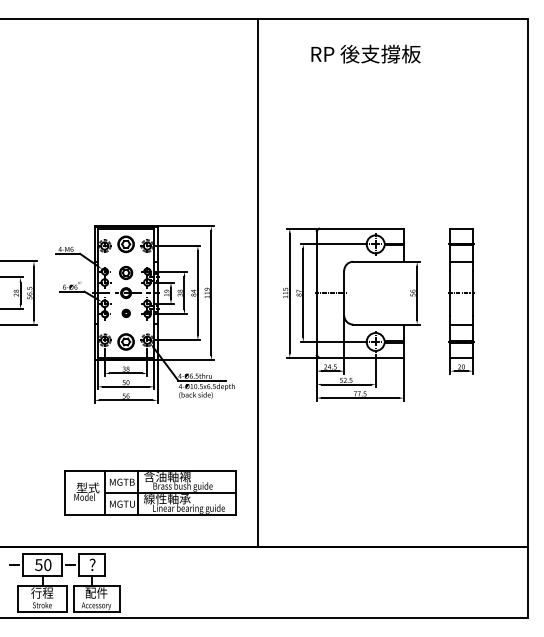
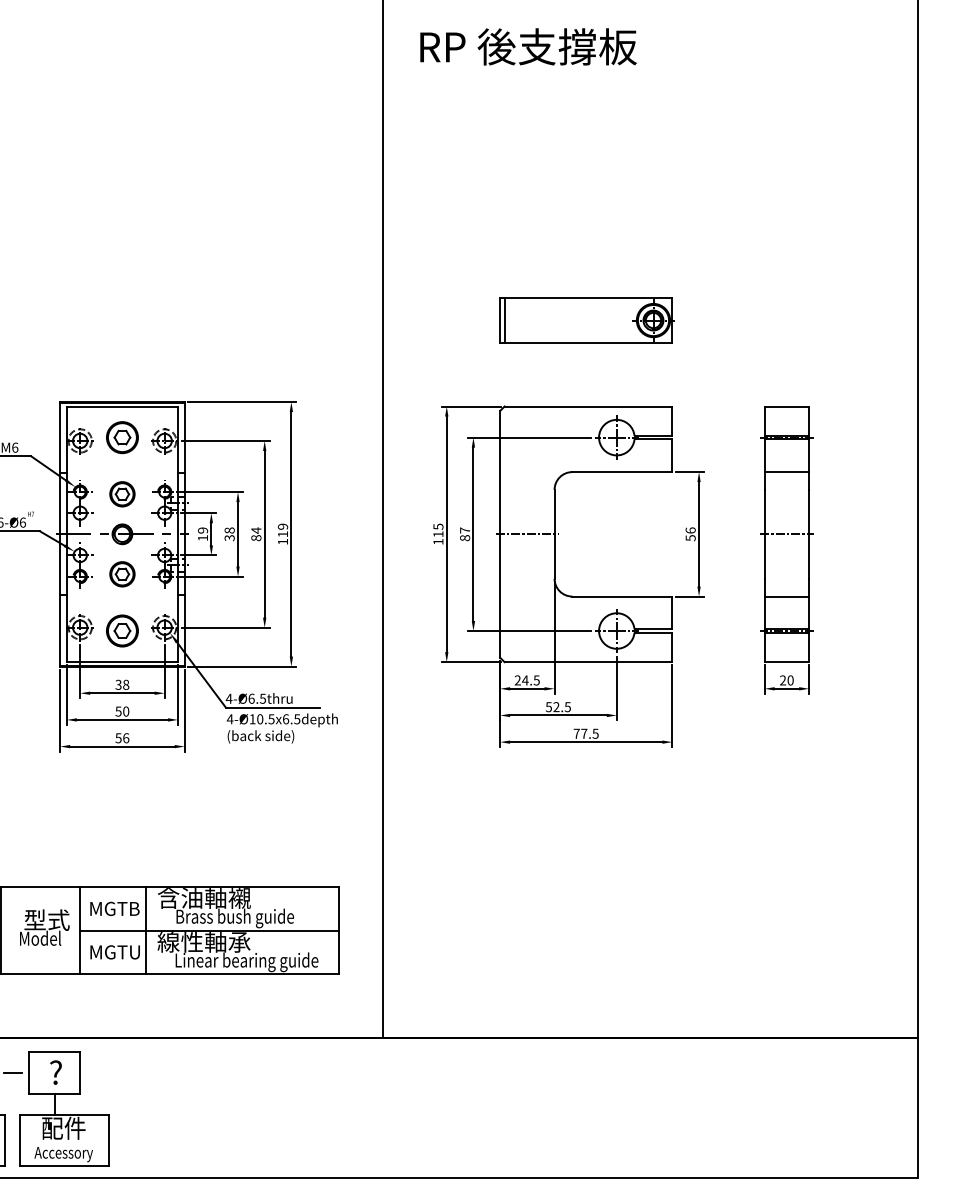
text: (365, 53) -> (527, 45), moved
part: (360, 184) -> (586, 319), added
part: (126, 313) -> (123, 574), size x1.67

